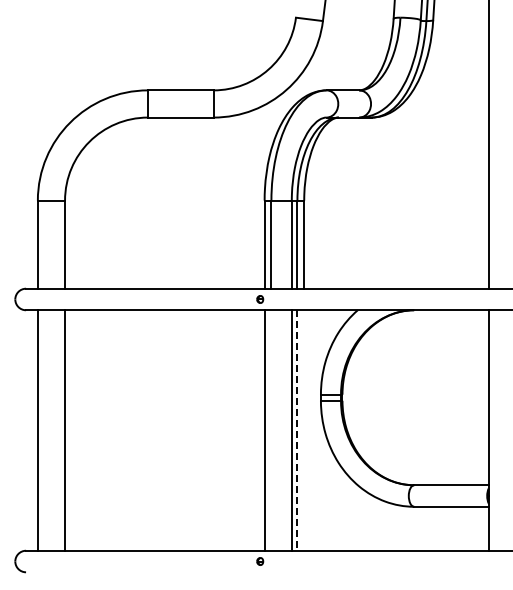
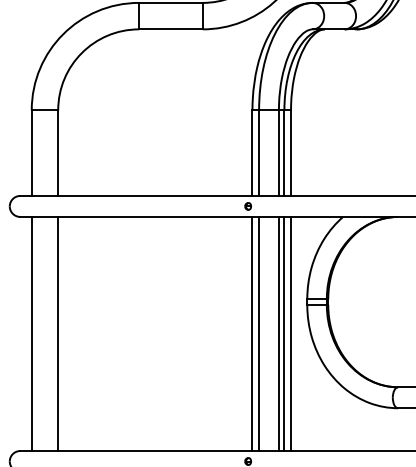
line: (271, 430) -> (259, 333), added
line: (304, 430) -> (291, 333), added
line: (297, 431) -> (284, 334), dashed -> solid

